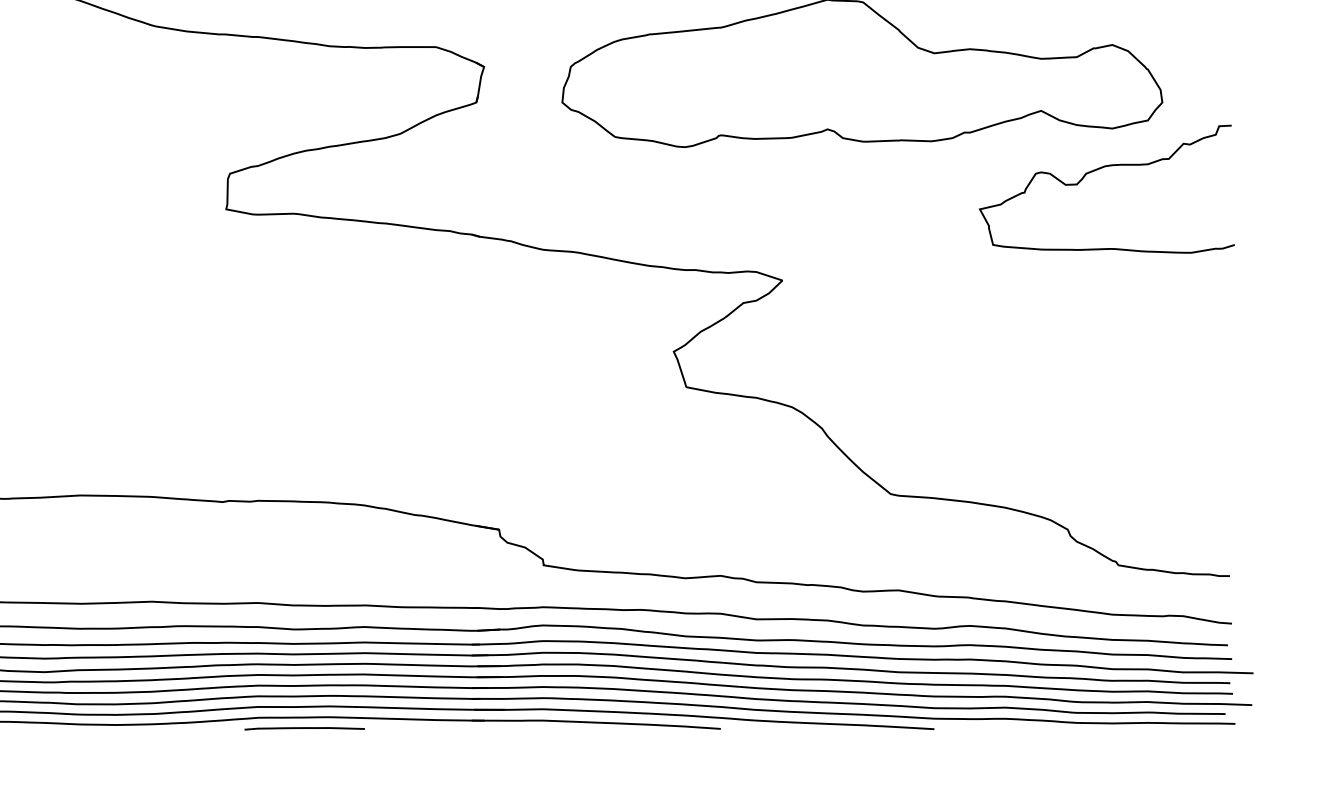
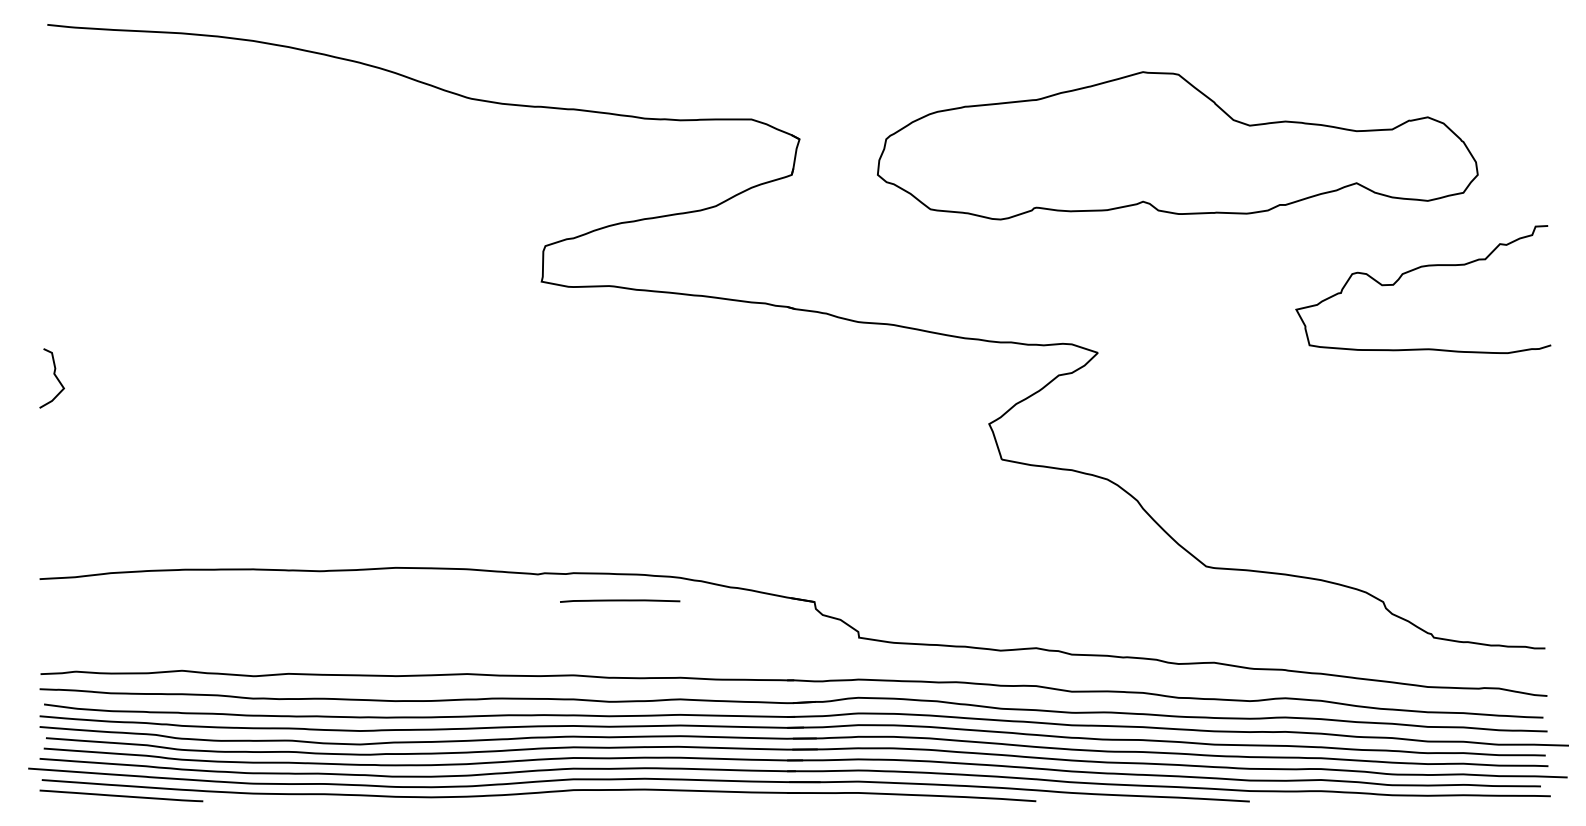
curve: (1101, 169) -> (1417, 269), moved
line: (305, 728) -> (620, 600), moved

